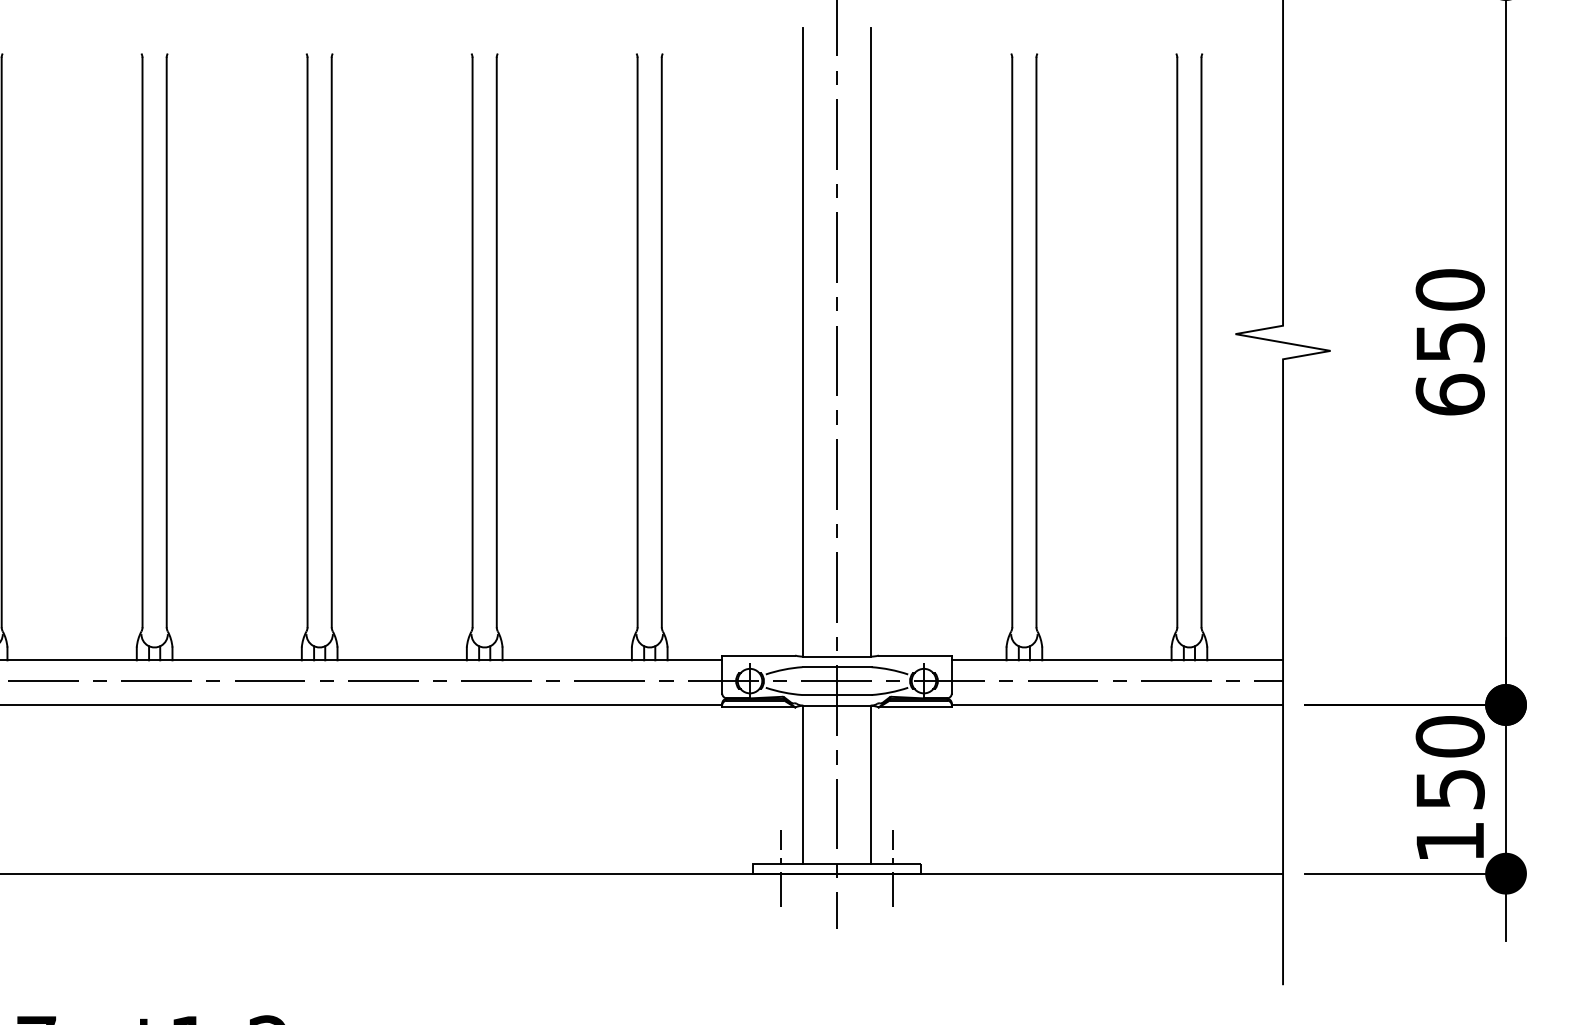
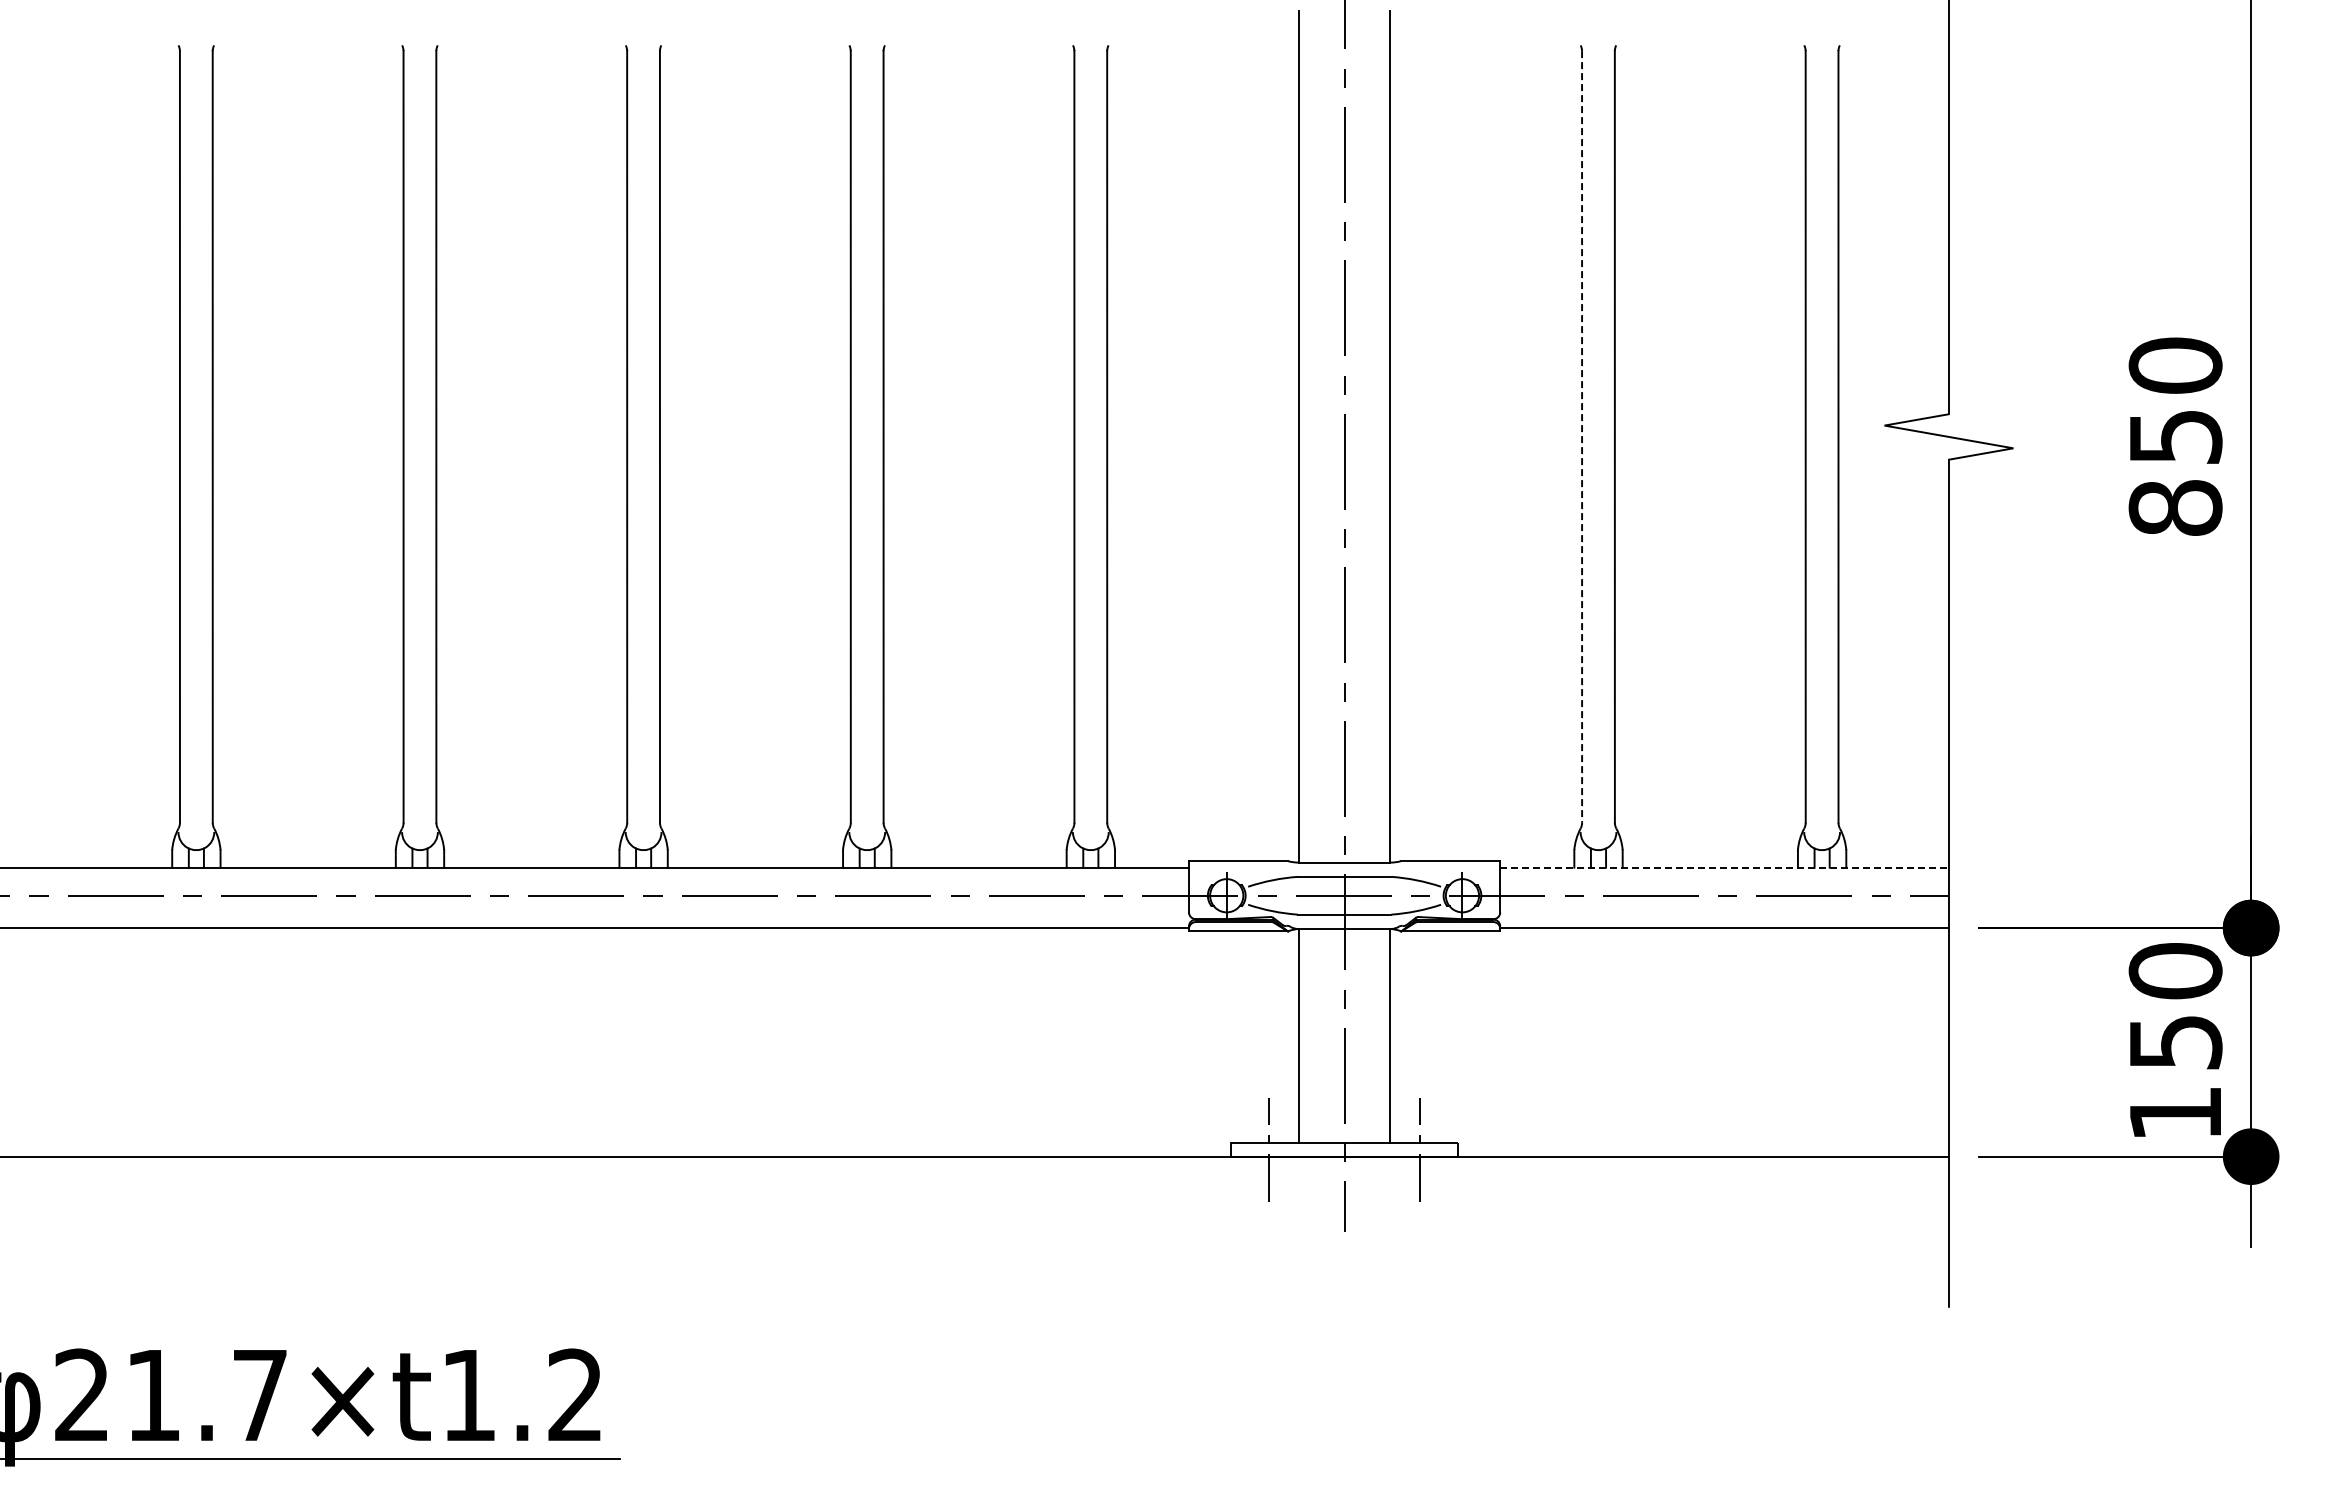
line: (1012, 342) -> (1582, 436), solid -> dashed
text: (1450, 394) -> (2175, 507), 650 -> 850
line: (1118, 660) -> (1725, 867), solid -> dashed

